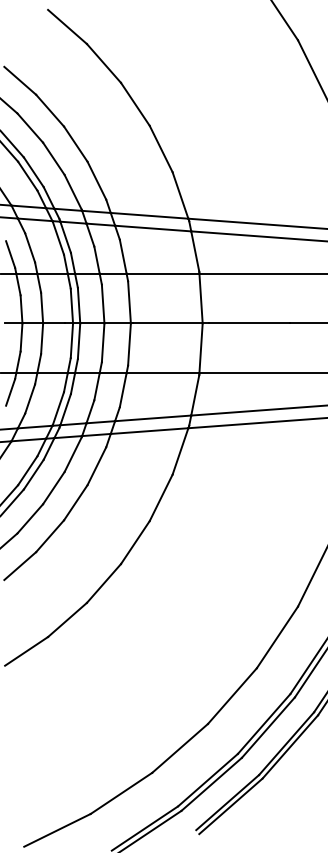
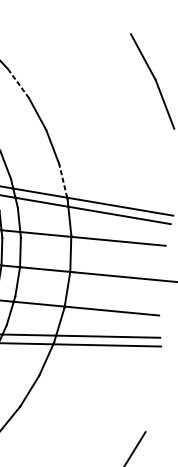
line: (103, 63) -> (18, 83), solid -> dashed
line: (180, 195) -> (63, 180), solid -> dashed

